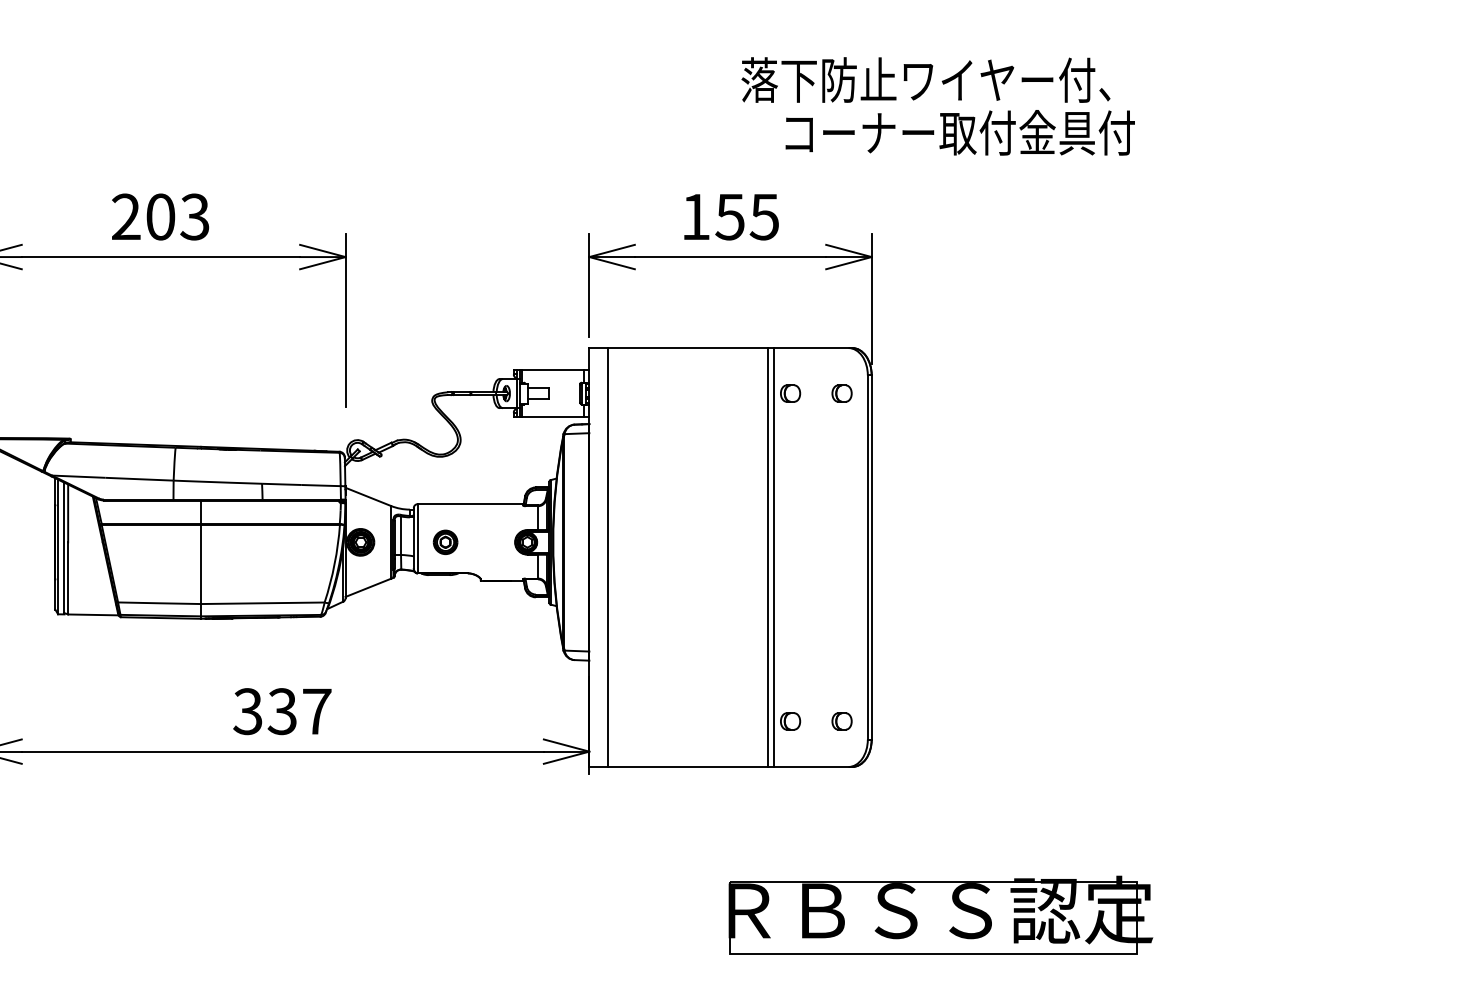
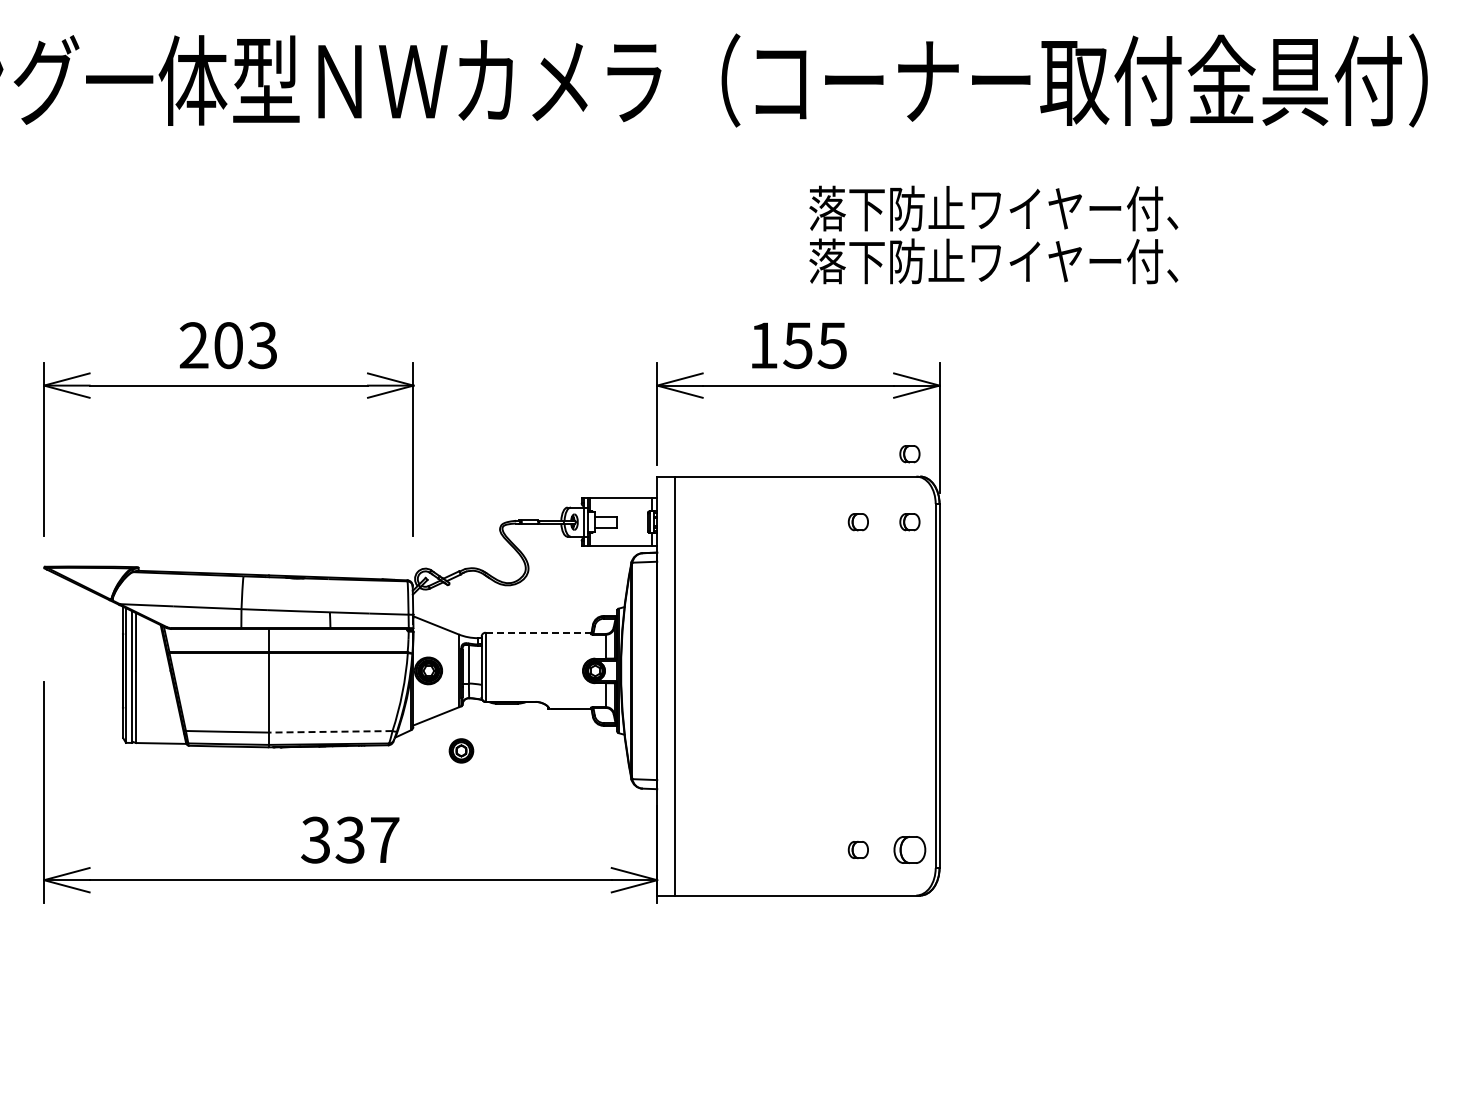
text: (937, 132) -> (1005, 261), コーナー取付金具付 -> 落下防止ワイヤー付、
part: (841, 325) -> (909, 454), added
line: (470, 503) -> (538, 632), solid -> dashed
part: (445, 541) -> (461, 750), moved
line: (767, 556) -> (835, 685), removed
line: (774, 556) -> (842, 685), removed
line: (262, 602) -> (330, 731), solid -> dashed
part: (841, 720) -> (909, 849), size x1.6
part: (940, 914) -> (1008, 1043), removed

